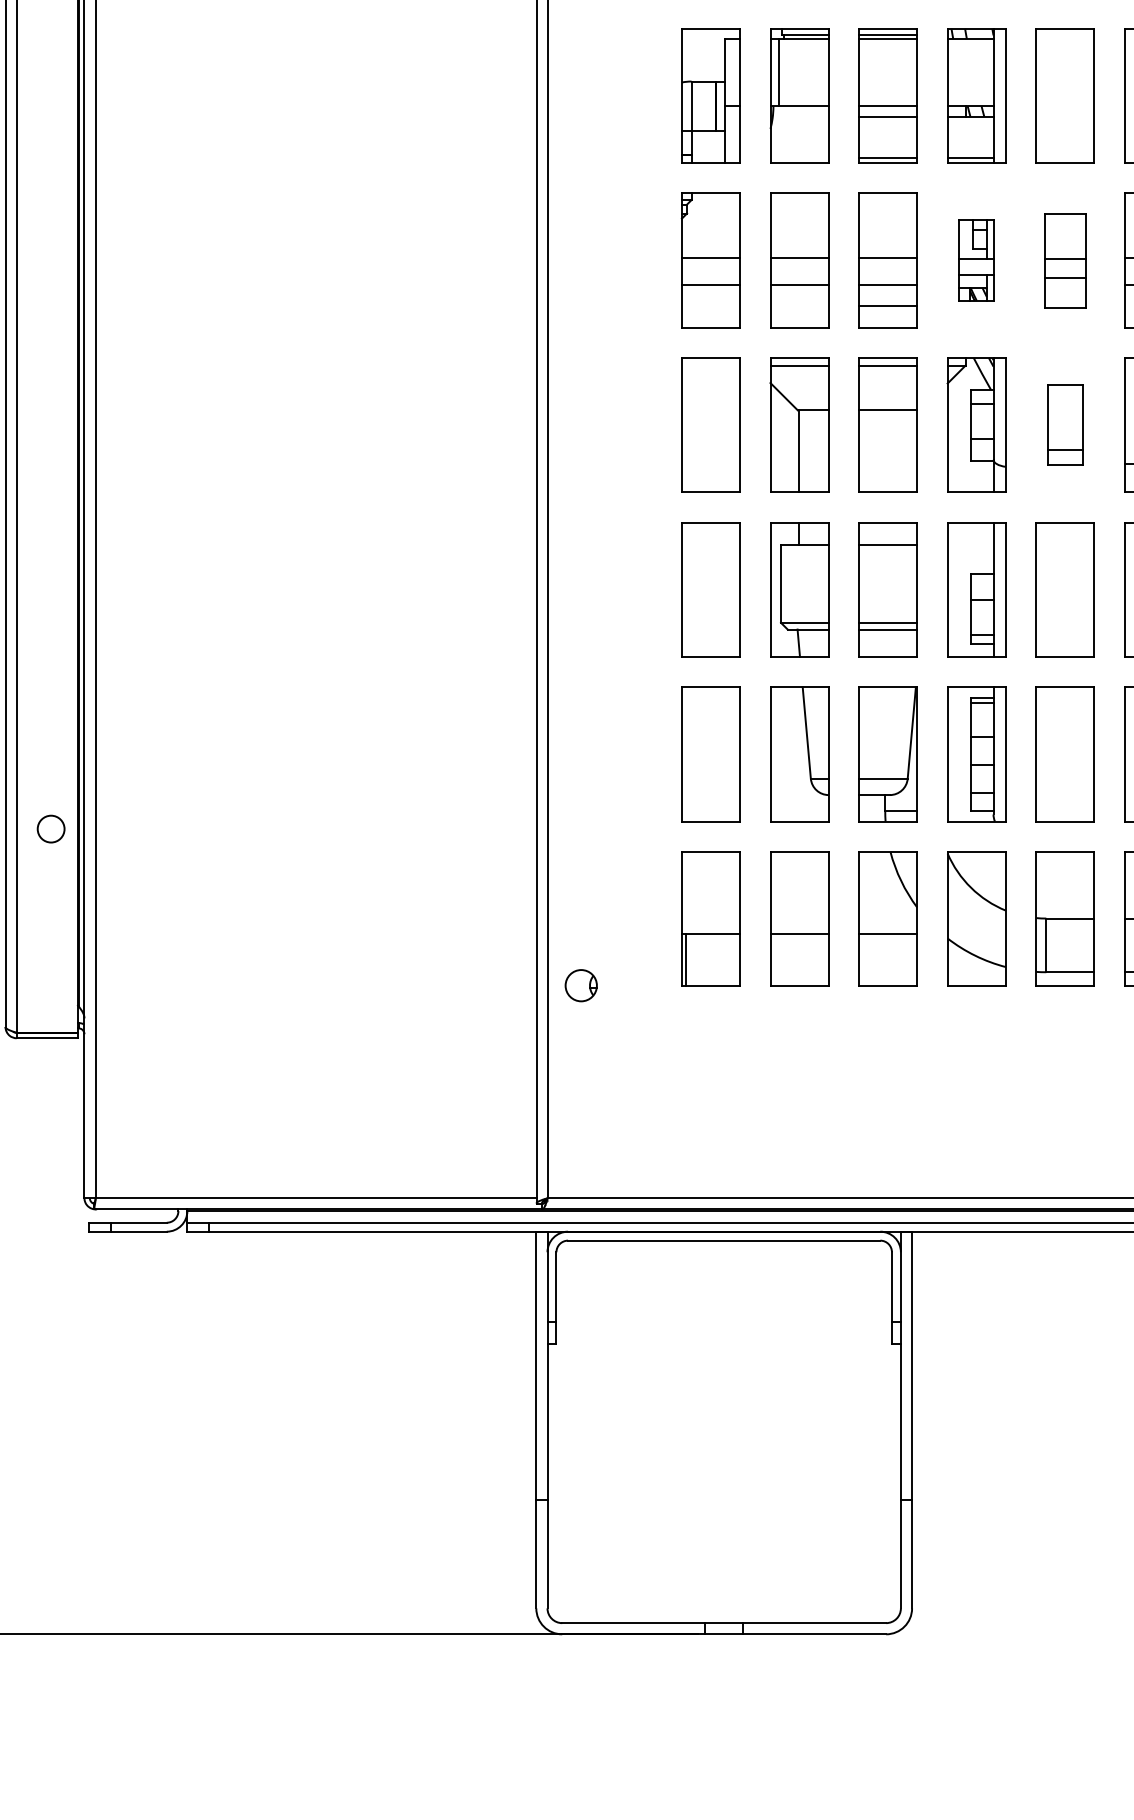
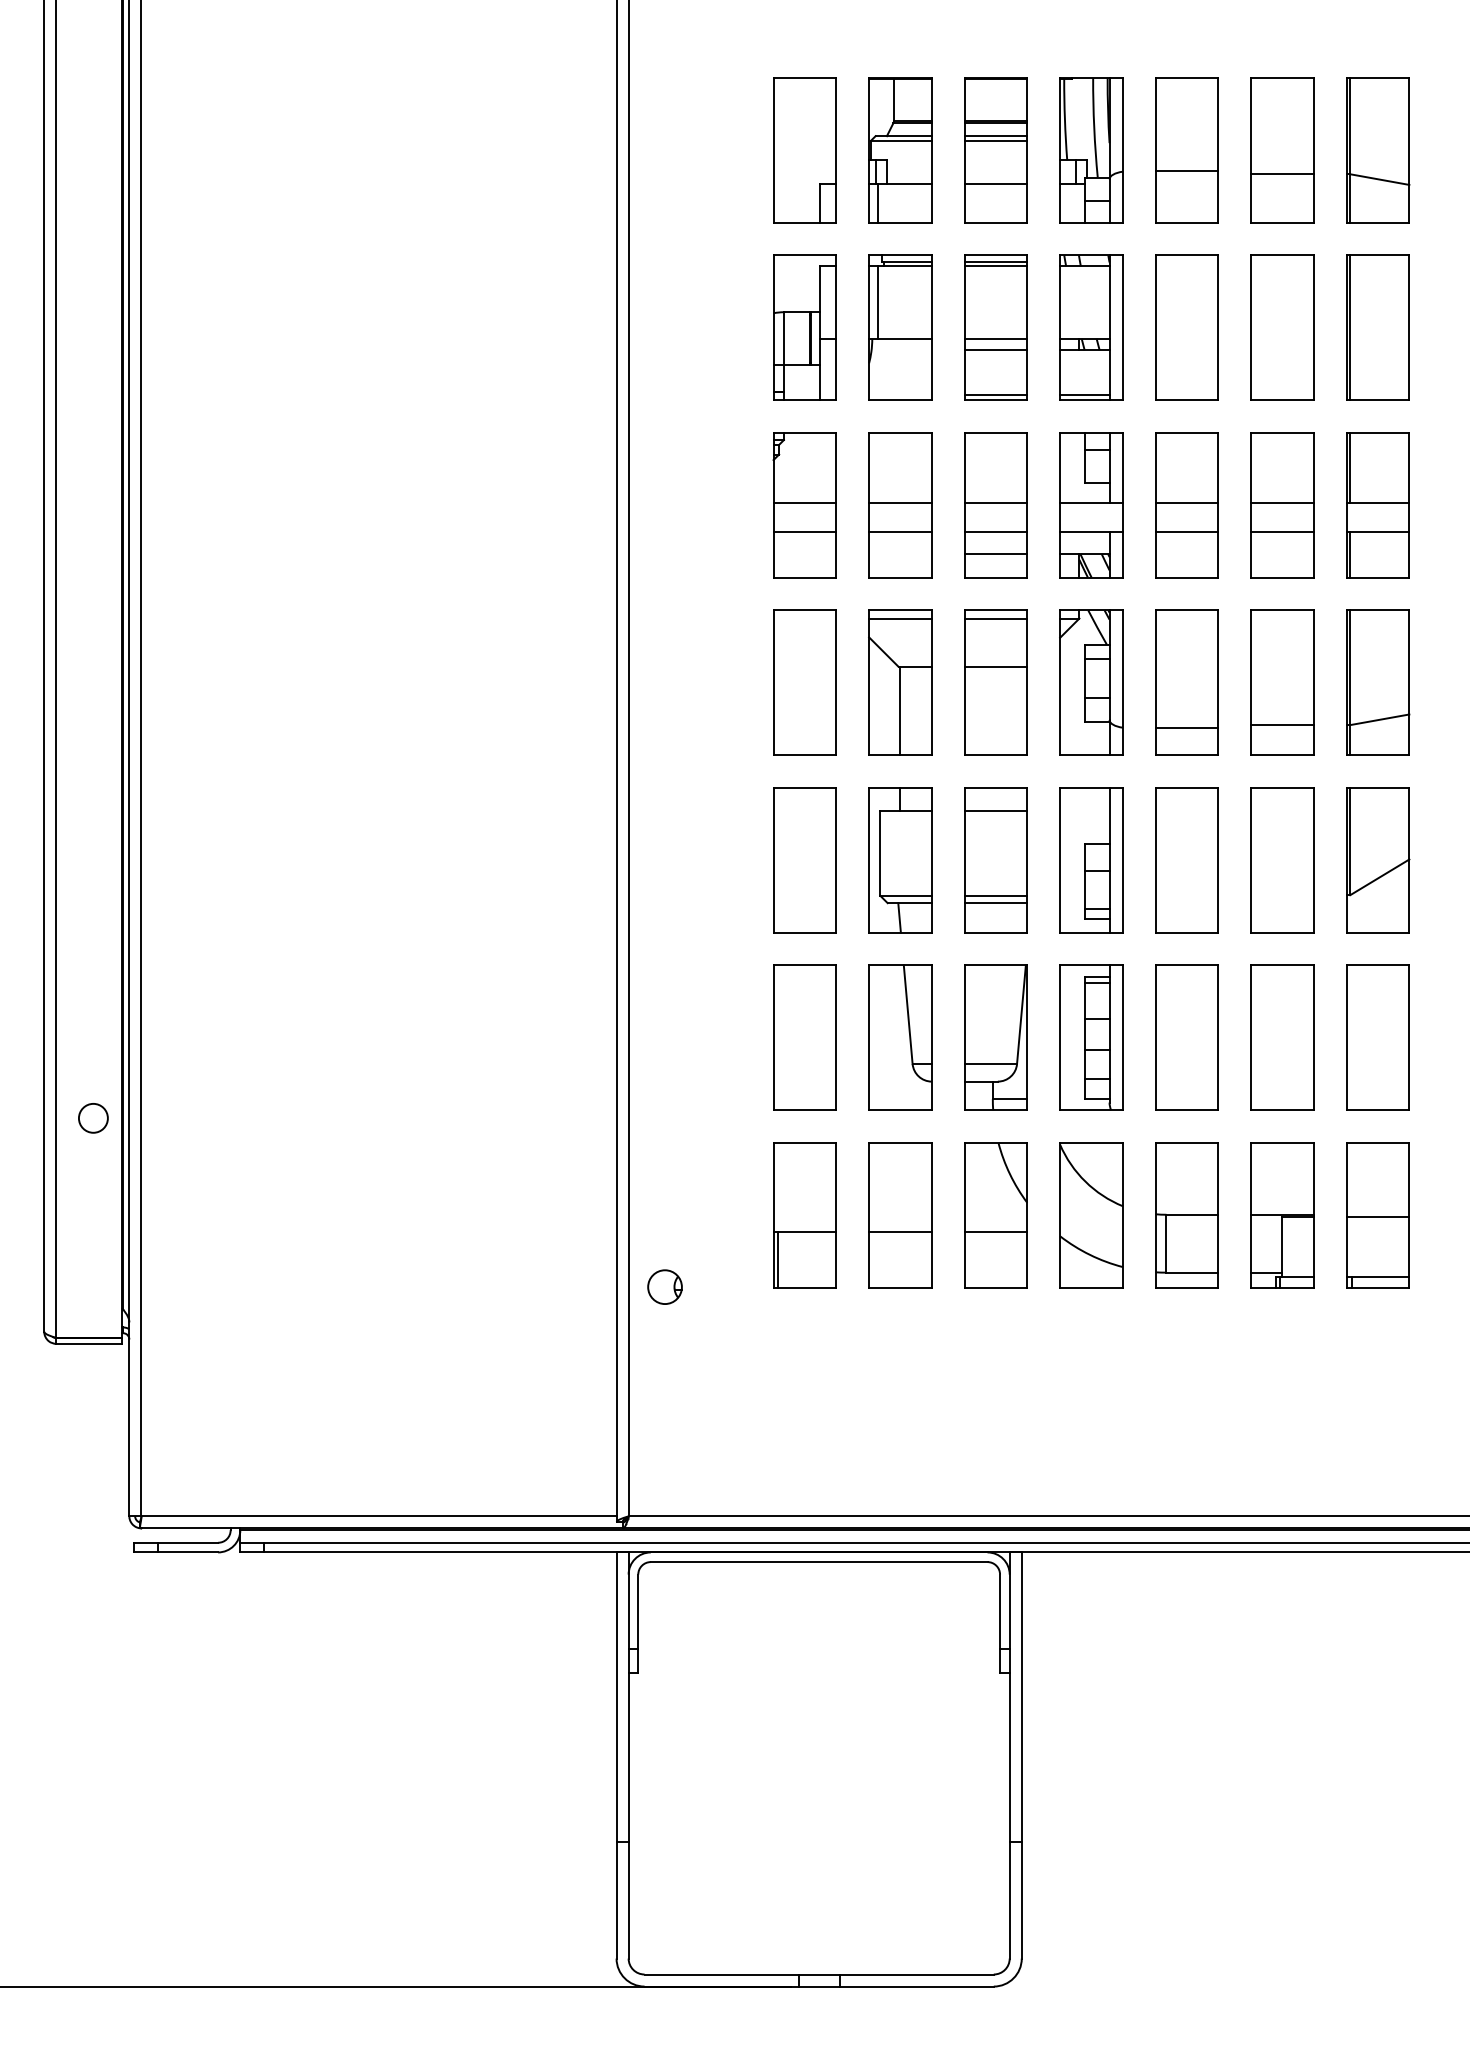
part: (976, 260) -> (1091, 505), size x1.67
part: (1064, 260) -> (1186, 505), size x1.43
part: (1064, 424) -> (1186, 682), size x1.67

